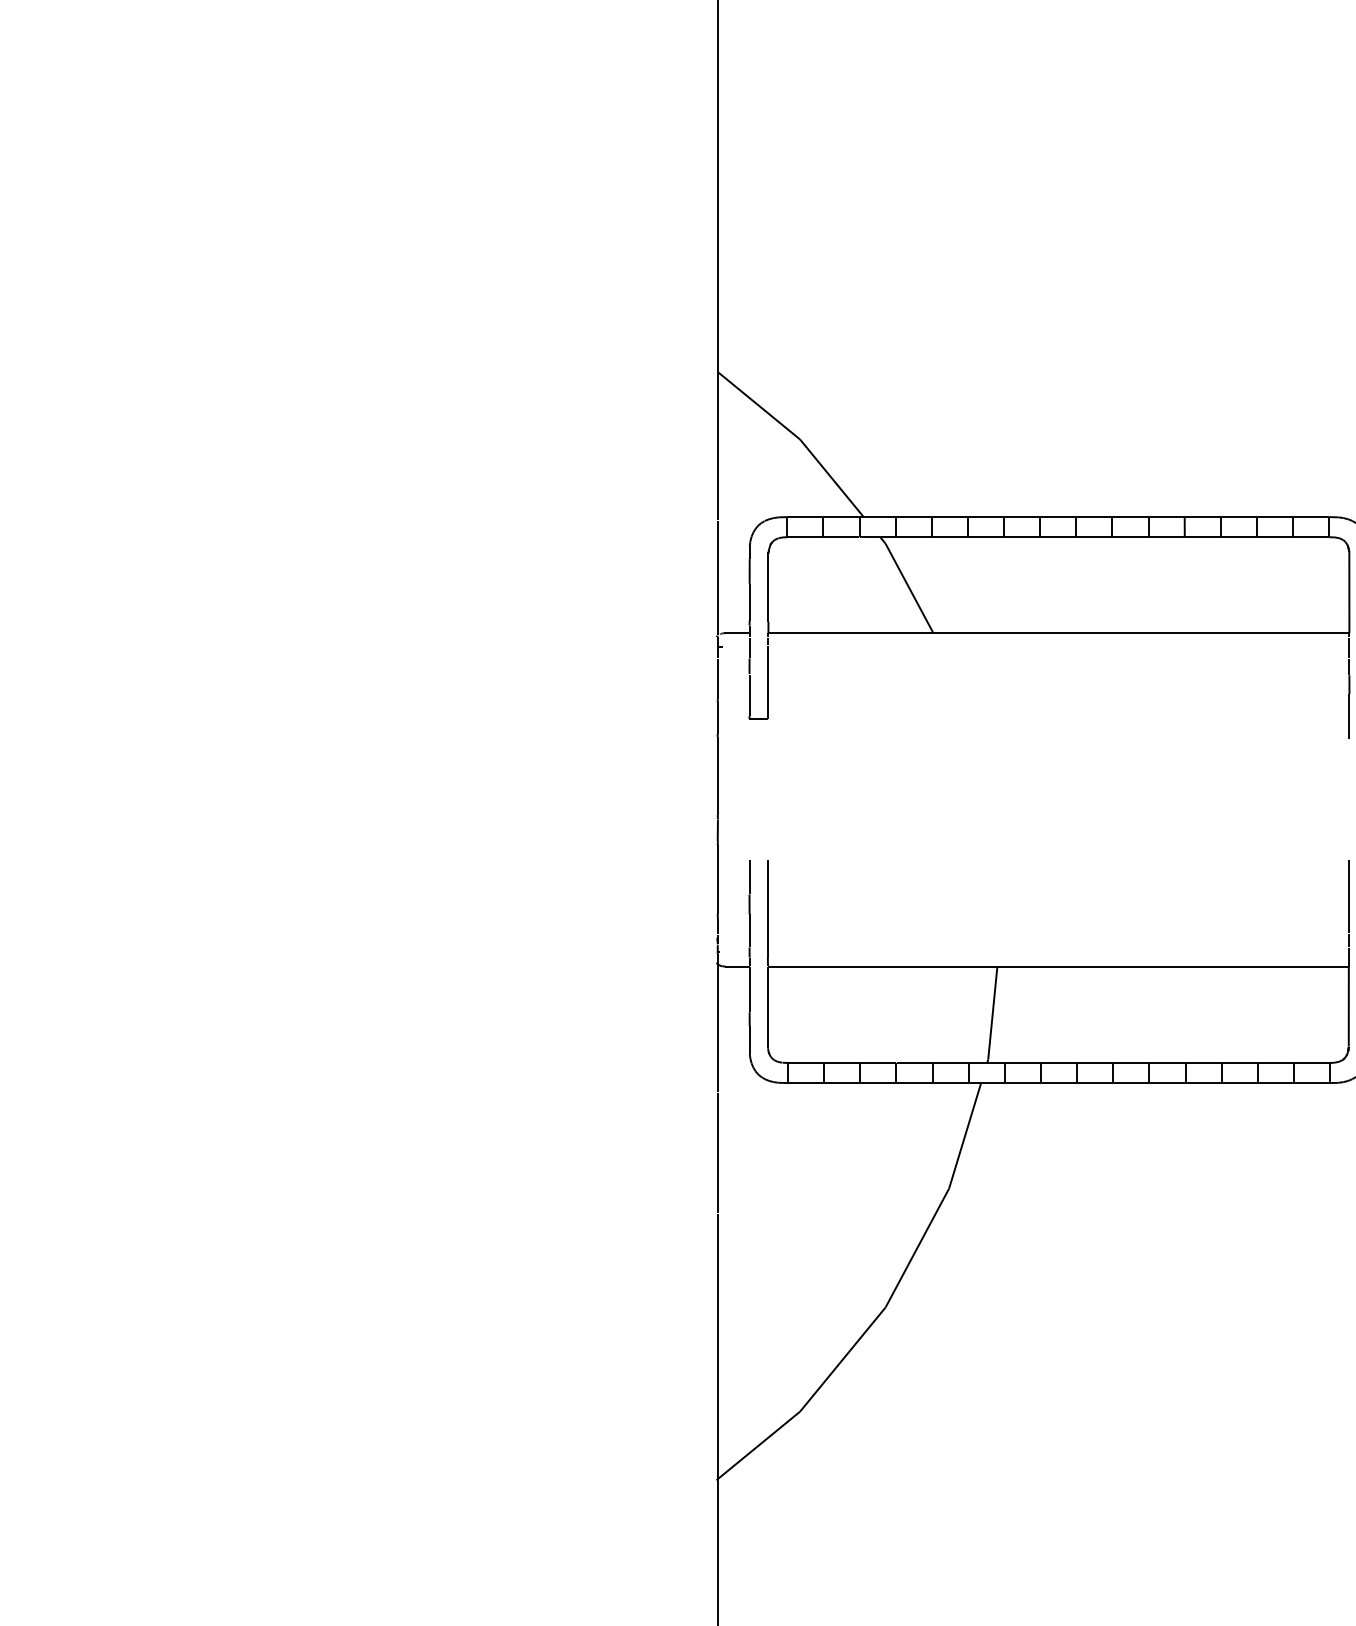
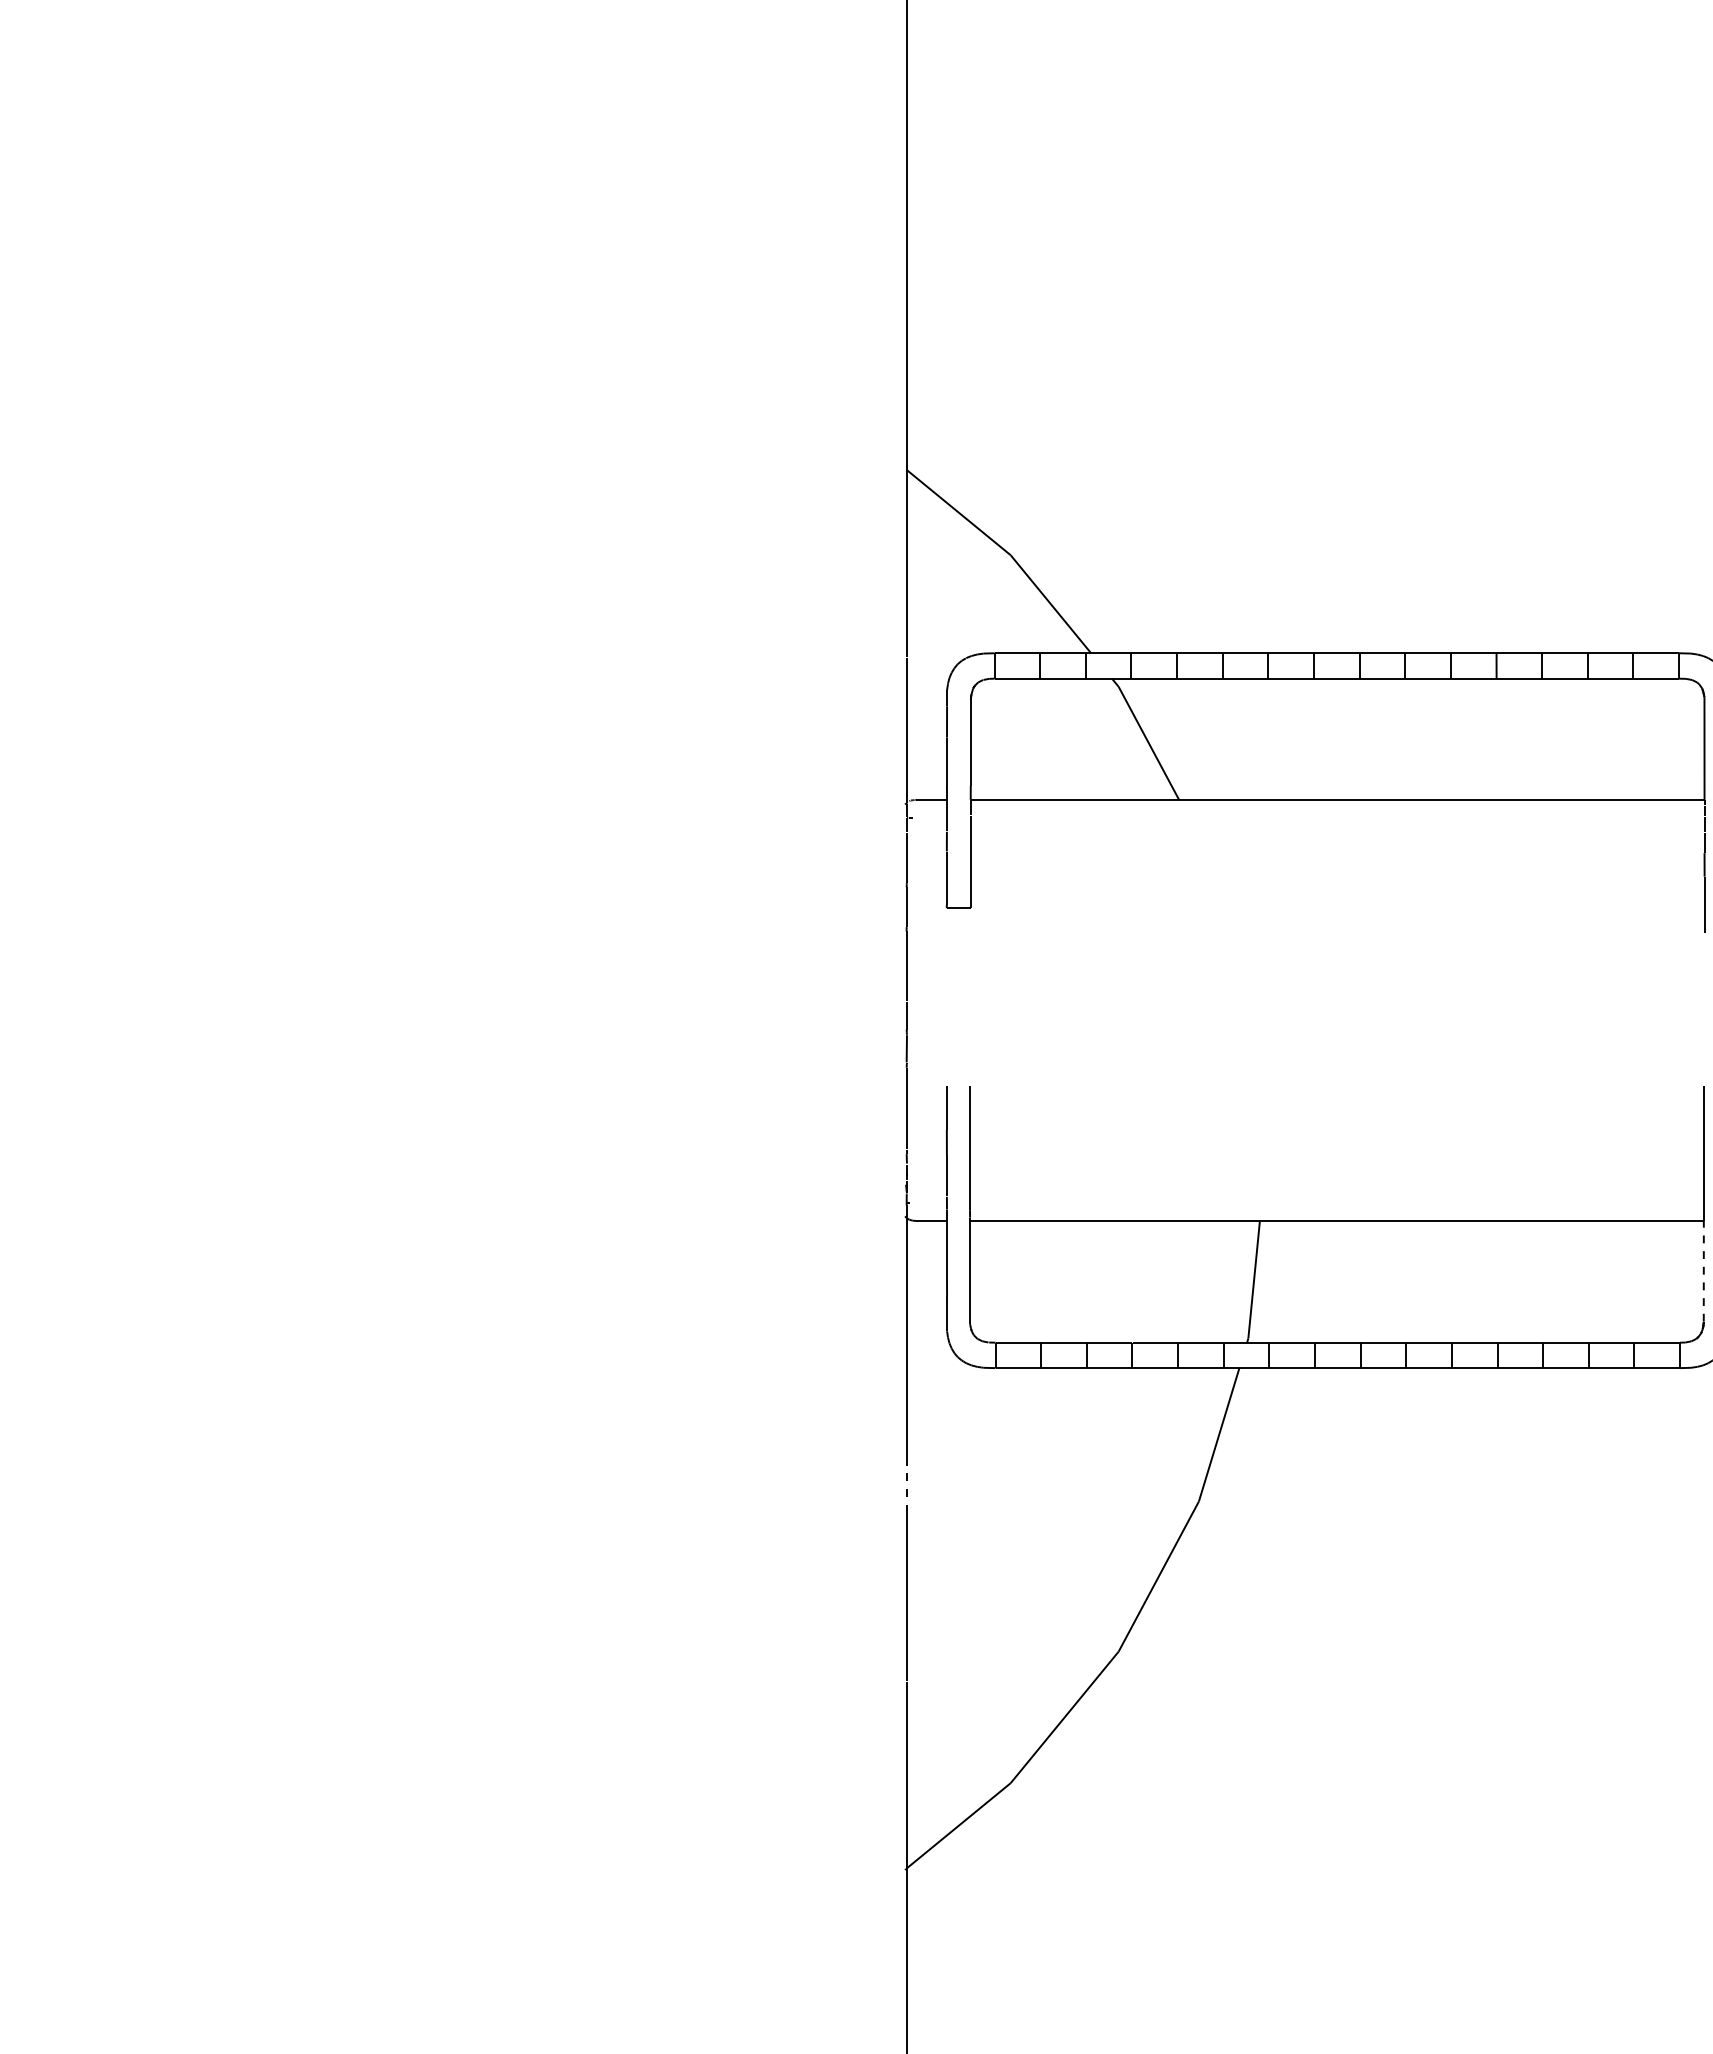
line: (1348, 1005) -> (1703, 1270), solid -> dashed
line: (717, 1175) -> (906, 1484), solid -> dashed

